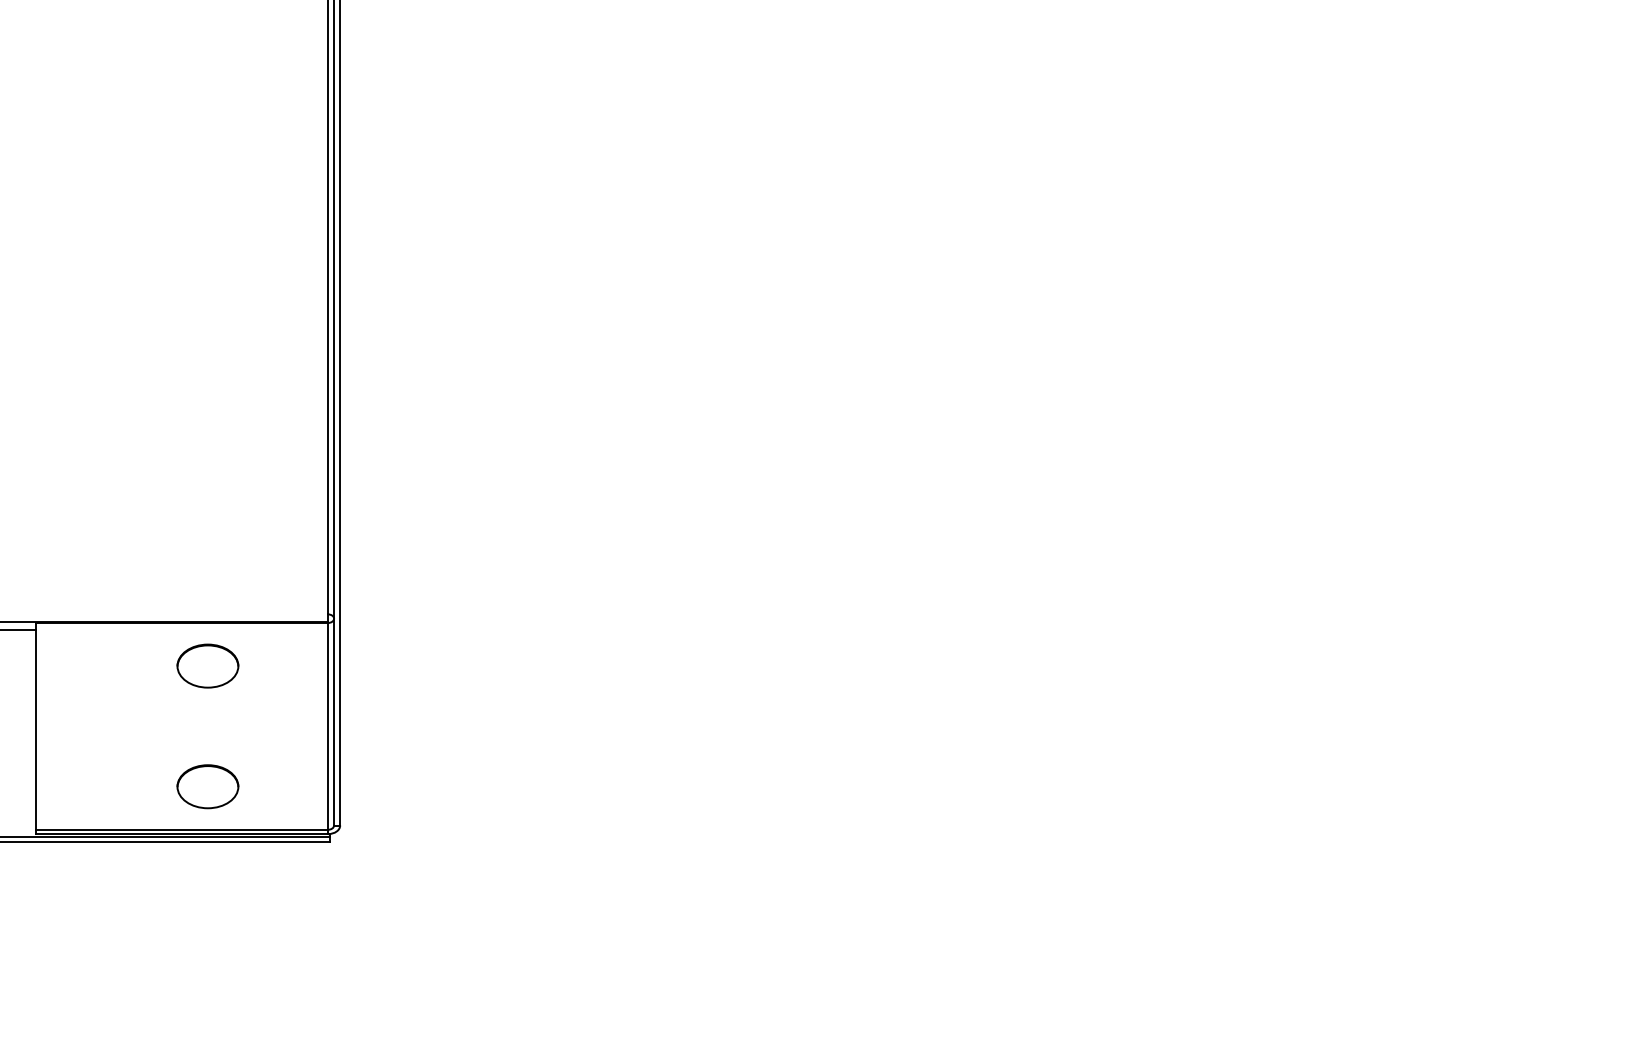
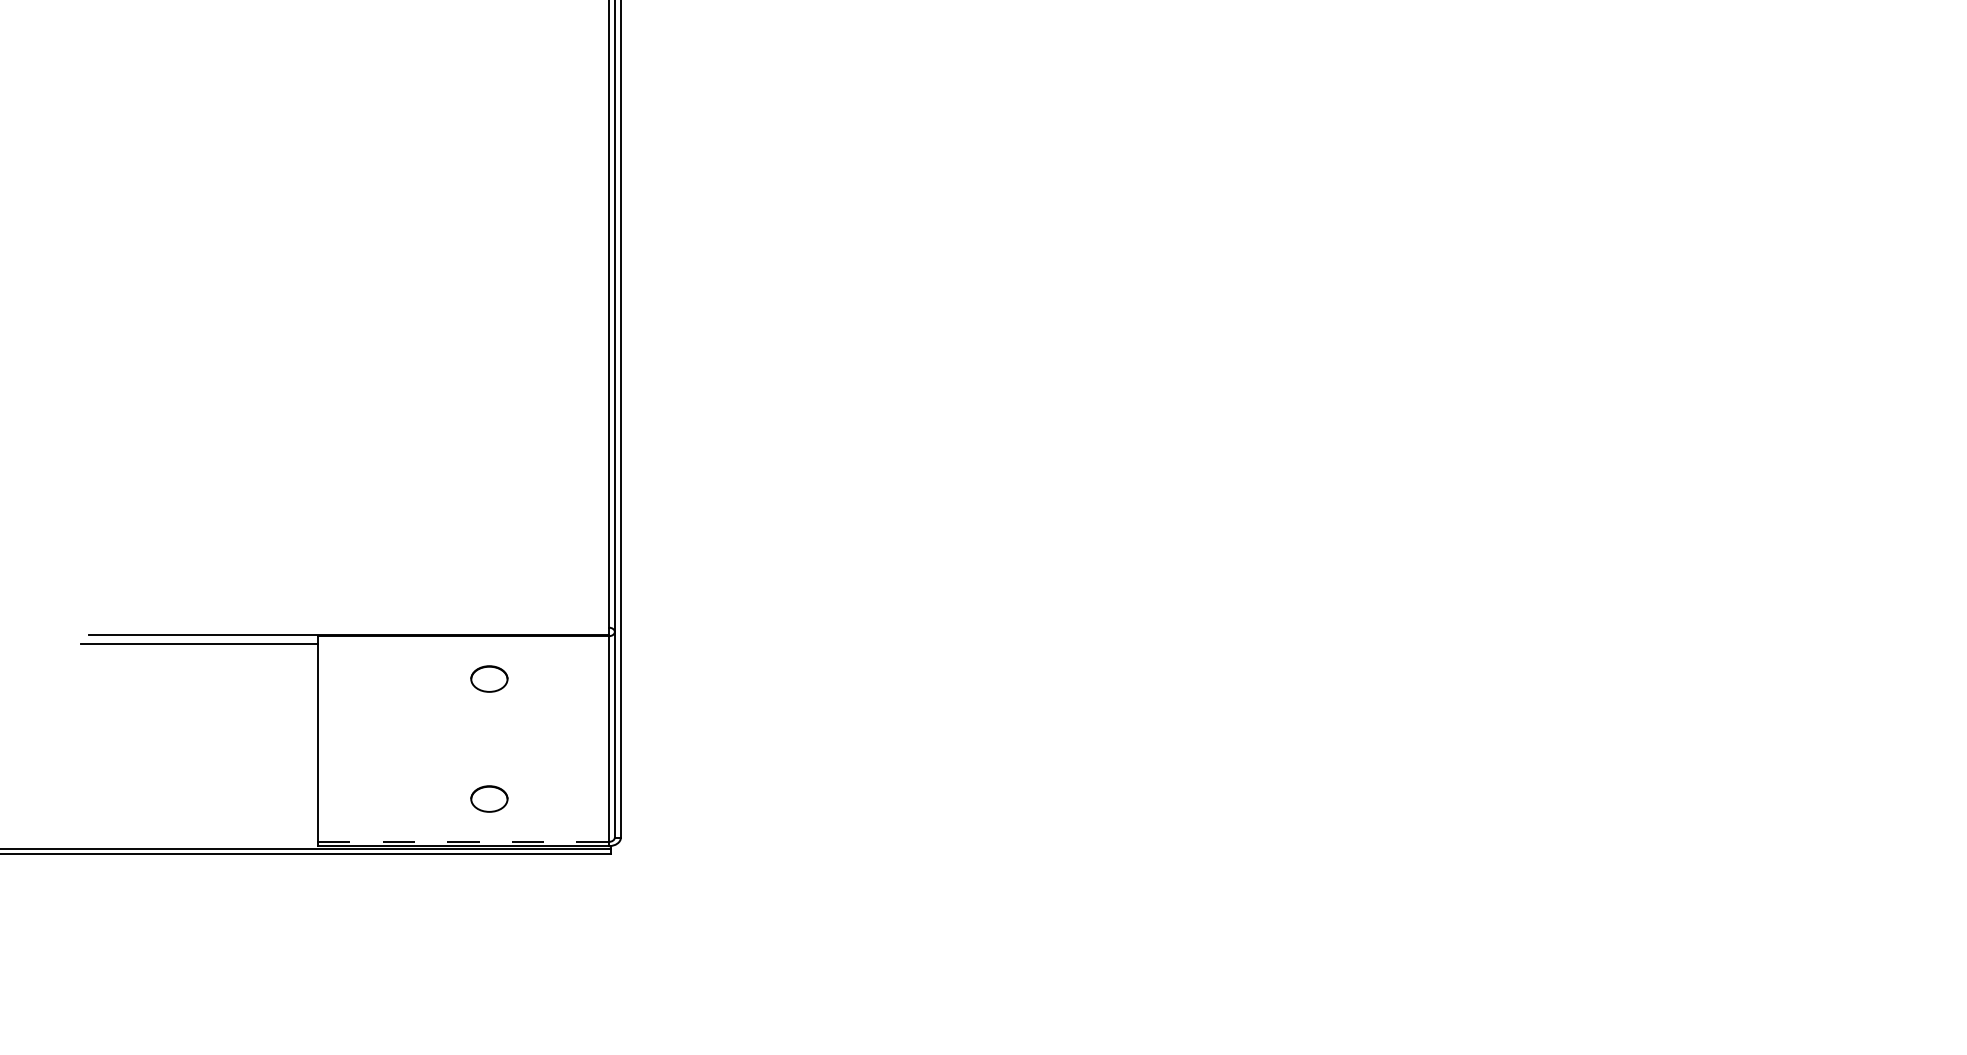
part: (208, 665) -> (489, 678), size x0.6
part: (208, 786) -> (489, 798), size x0.6
line: (180, 829) -> (462, 841), solid -> dashed

